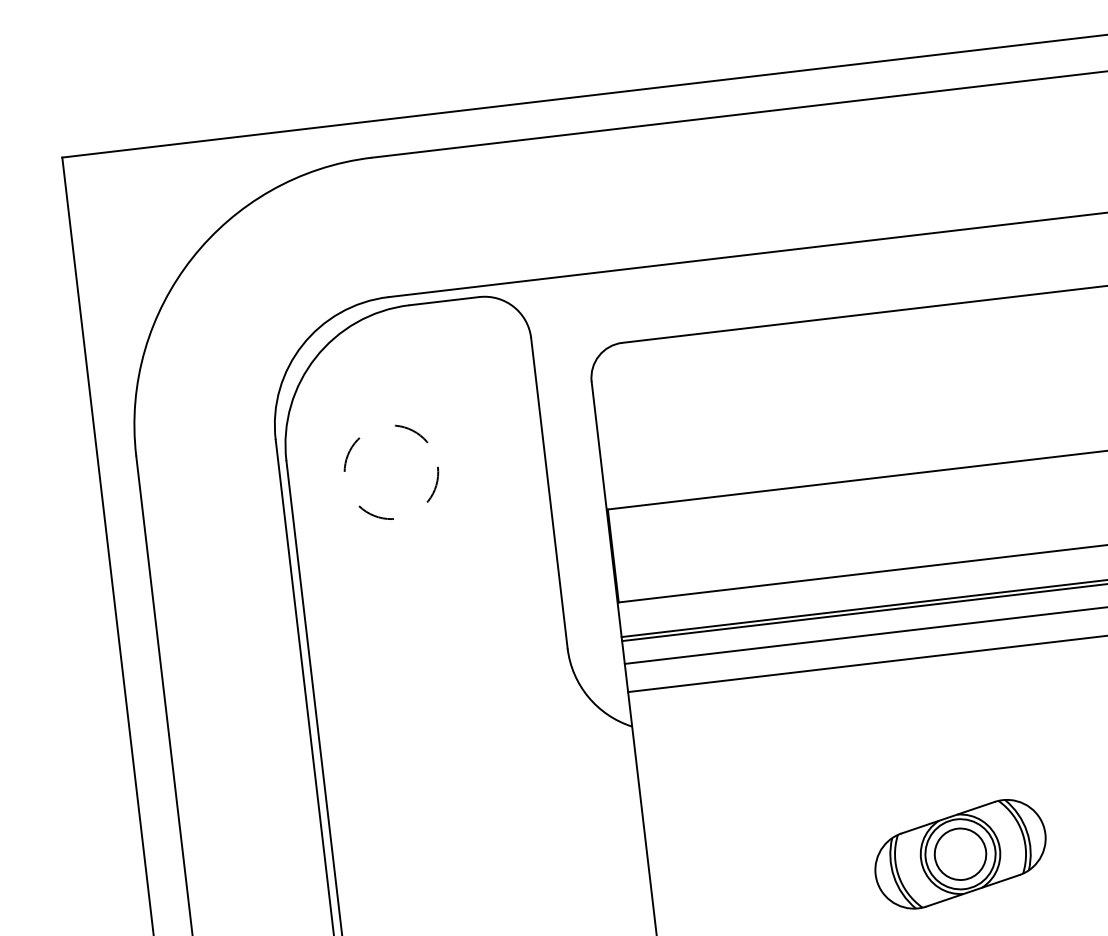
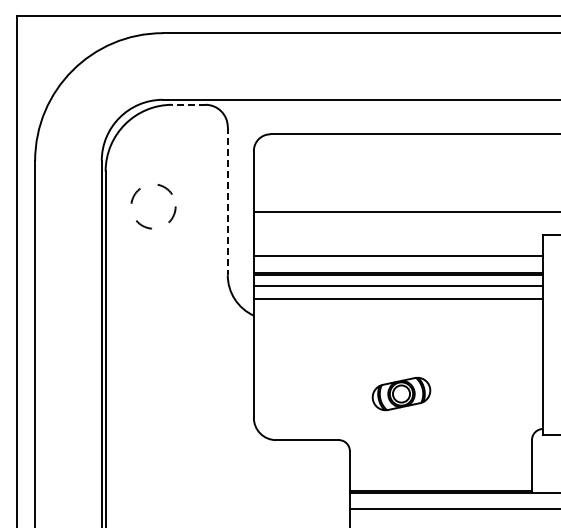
line: (443, 300) -> (188, 104), solid -> dashed
circle: (391, 472) -> (153, 206), moved
line: (548, 494) -> (227, 201), solid -> dashed
part: (960, 853) -> (401, 393), size x0.7

